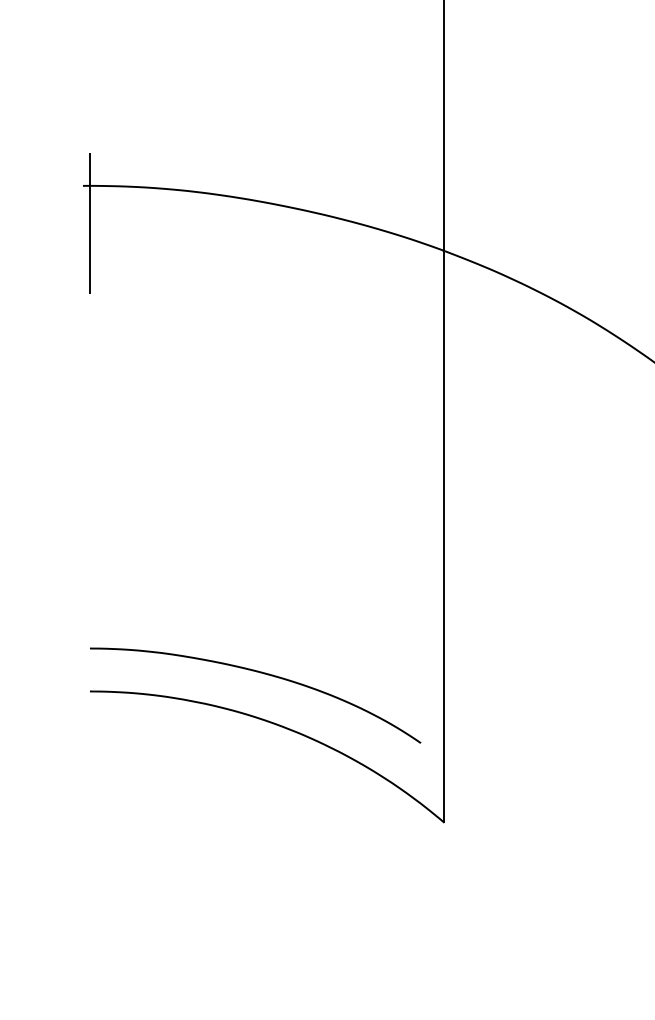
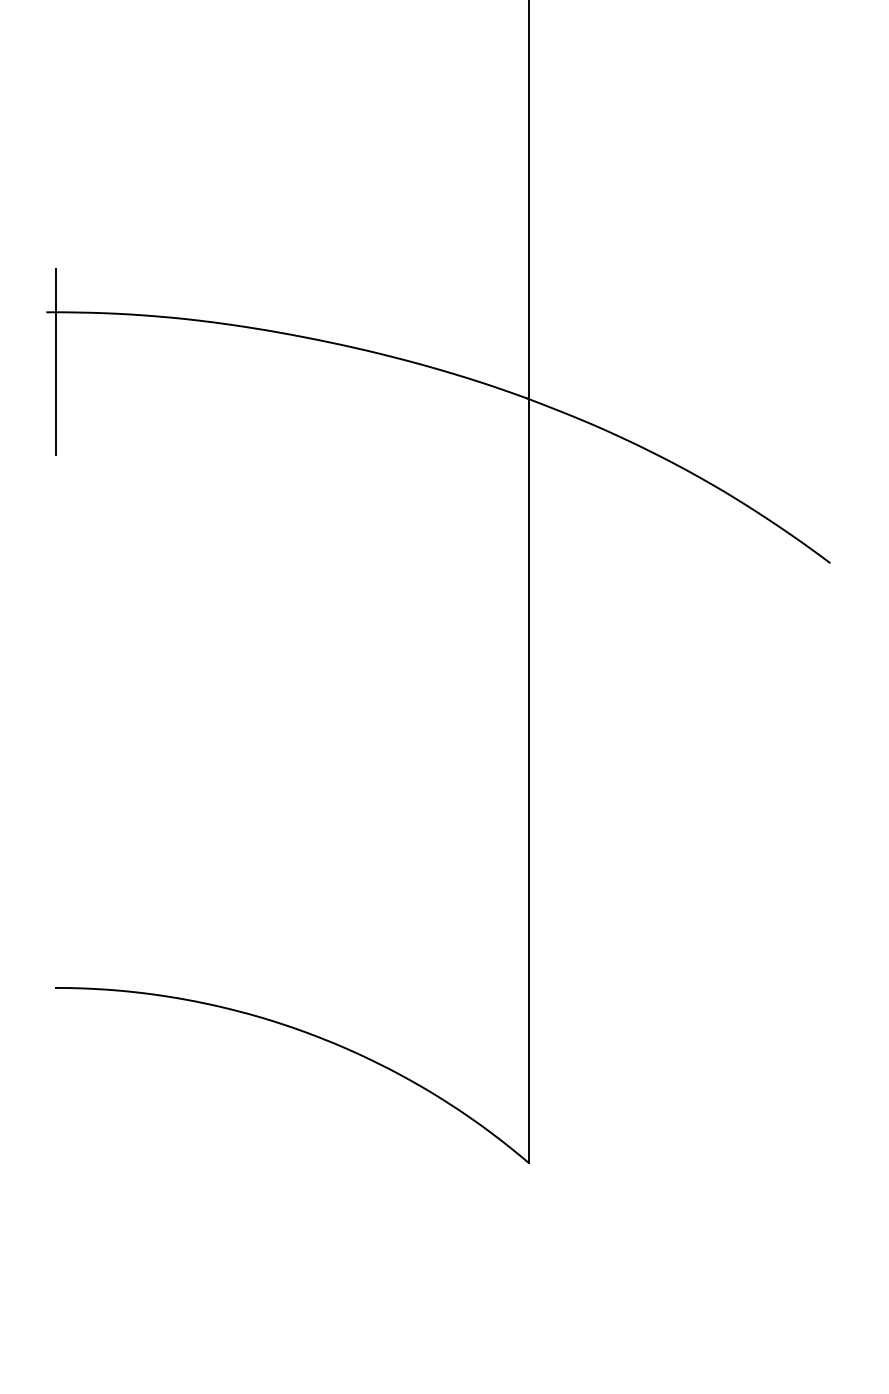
curve: (262, 673) -> (286, 964), removed

